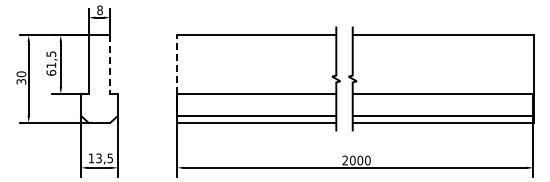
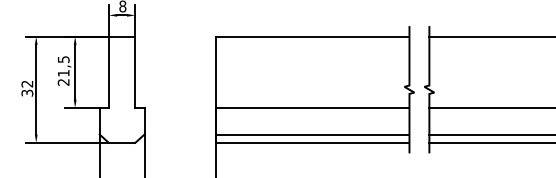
line: (177, 64) -> (216, 72), dashed -> solid
line: (110, 65) -> (135, 73), dashed -> solid
text: (51, 72) -> (63, 81), 61,5 -> 21,5
text: (21, 74) -> (27, 84), 30 -> 32

